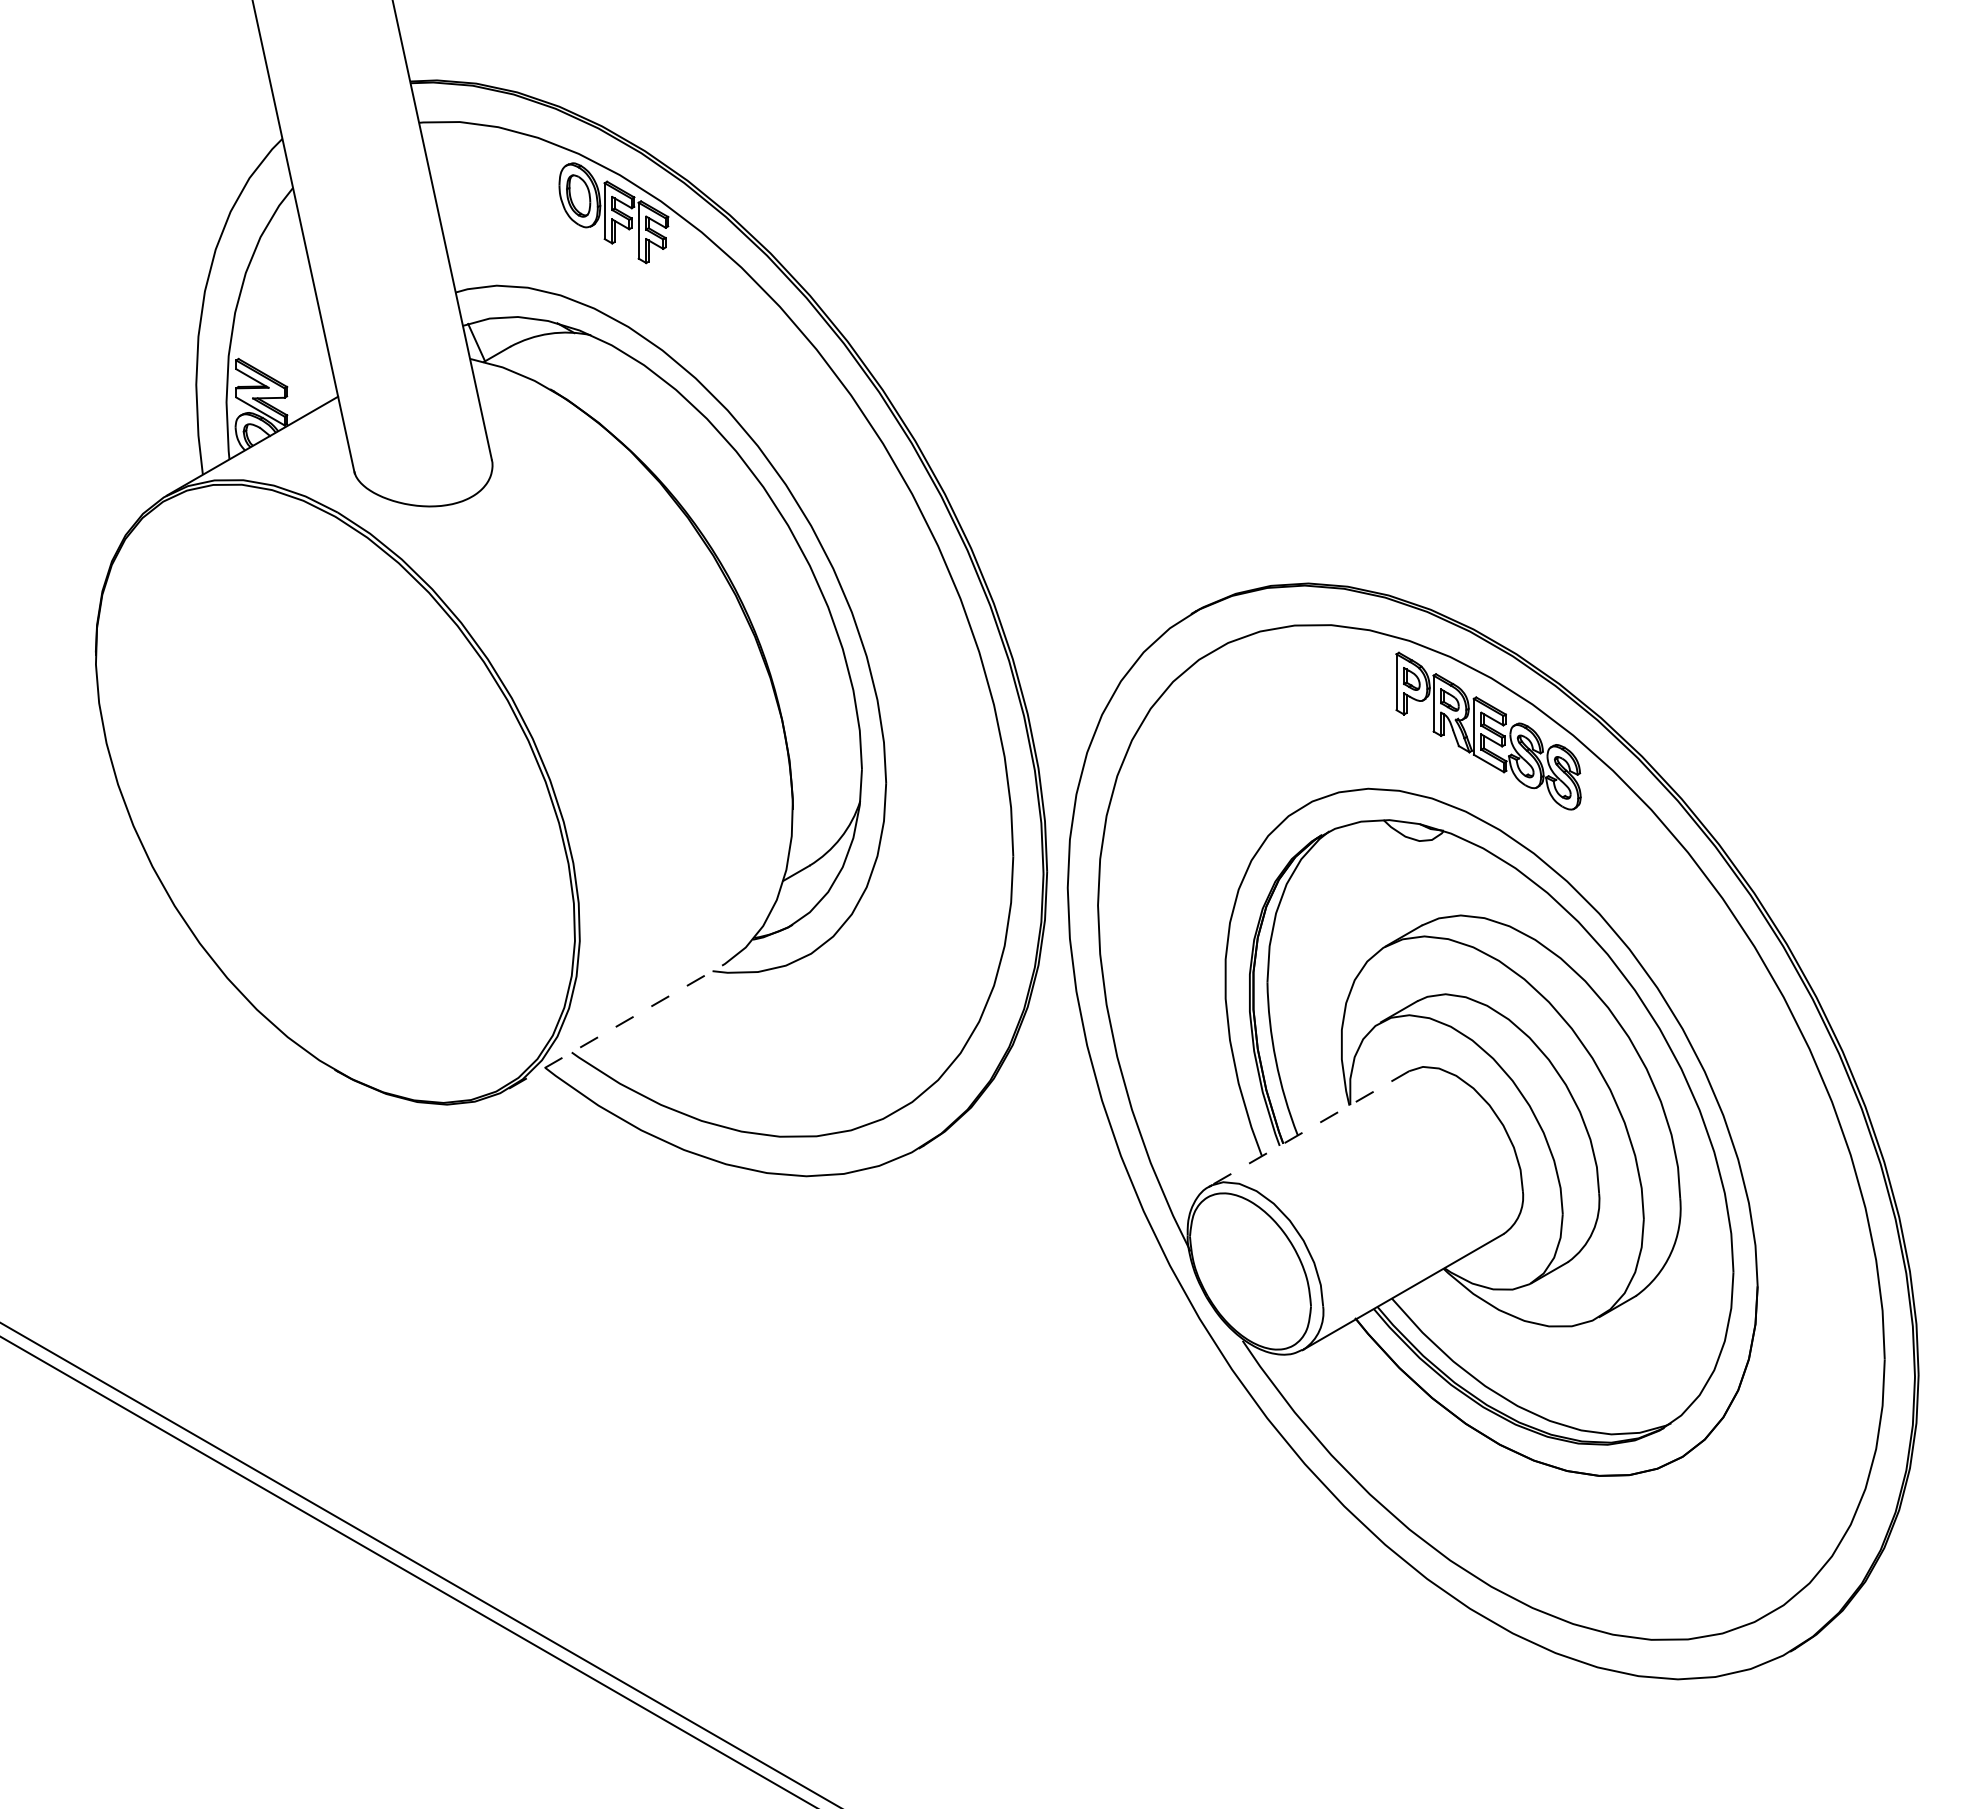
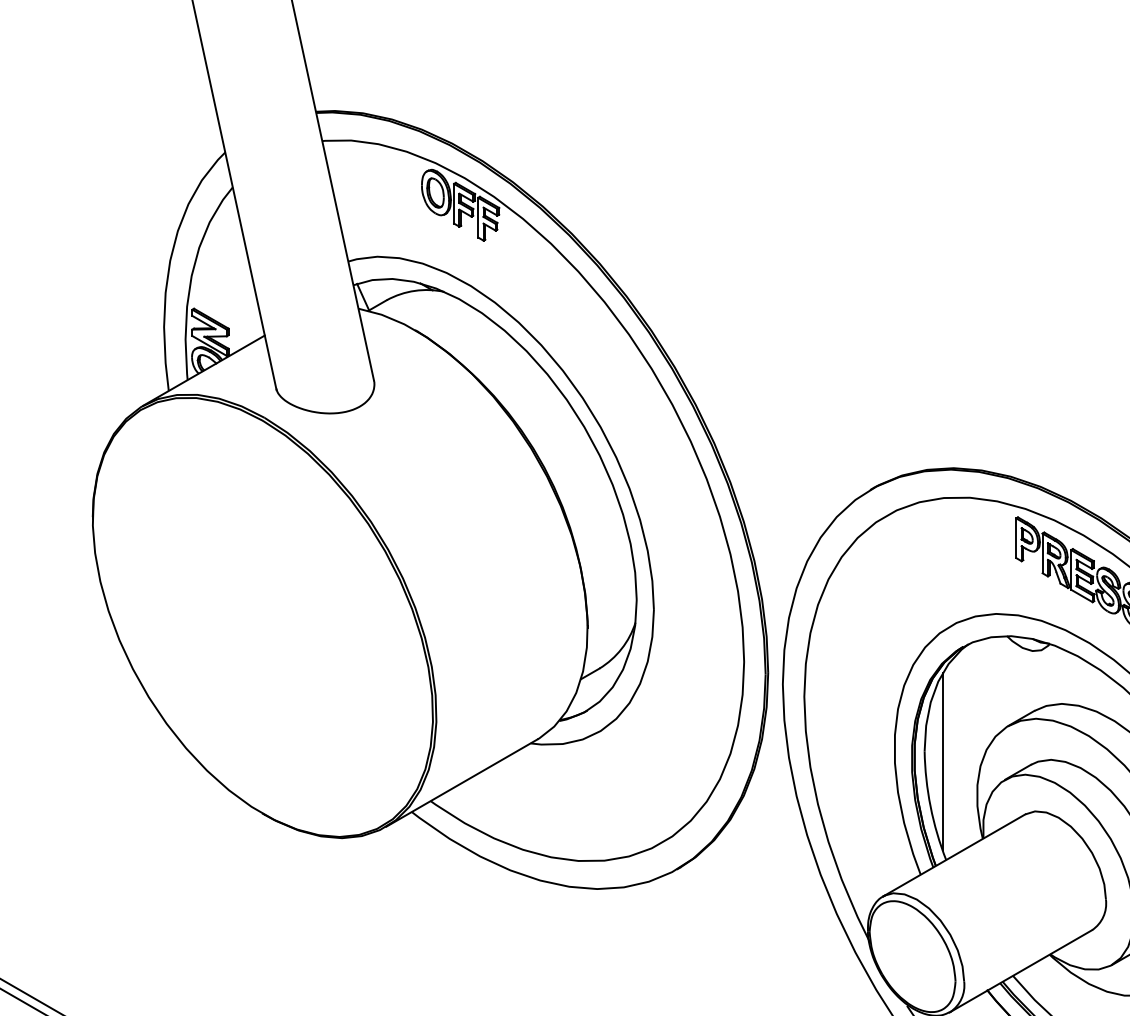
line: (1292, 996) -> (942, 761), added
line: (615, 1027) -> (461, 783), dashed -> solid
line: (1308, 1129) -> (953, 855), dashed -> solid

